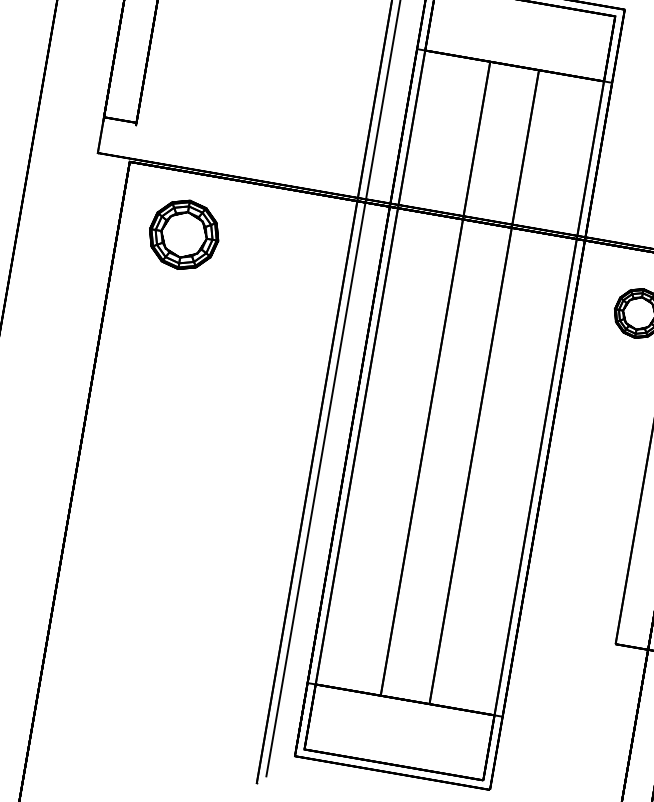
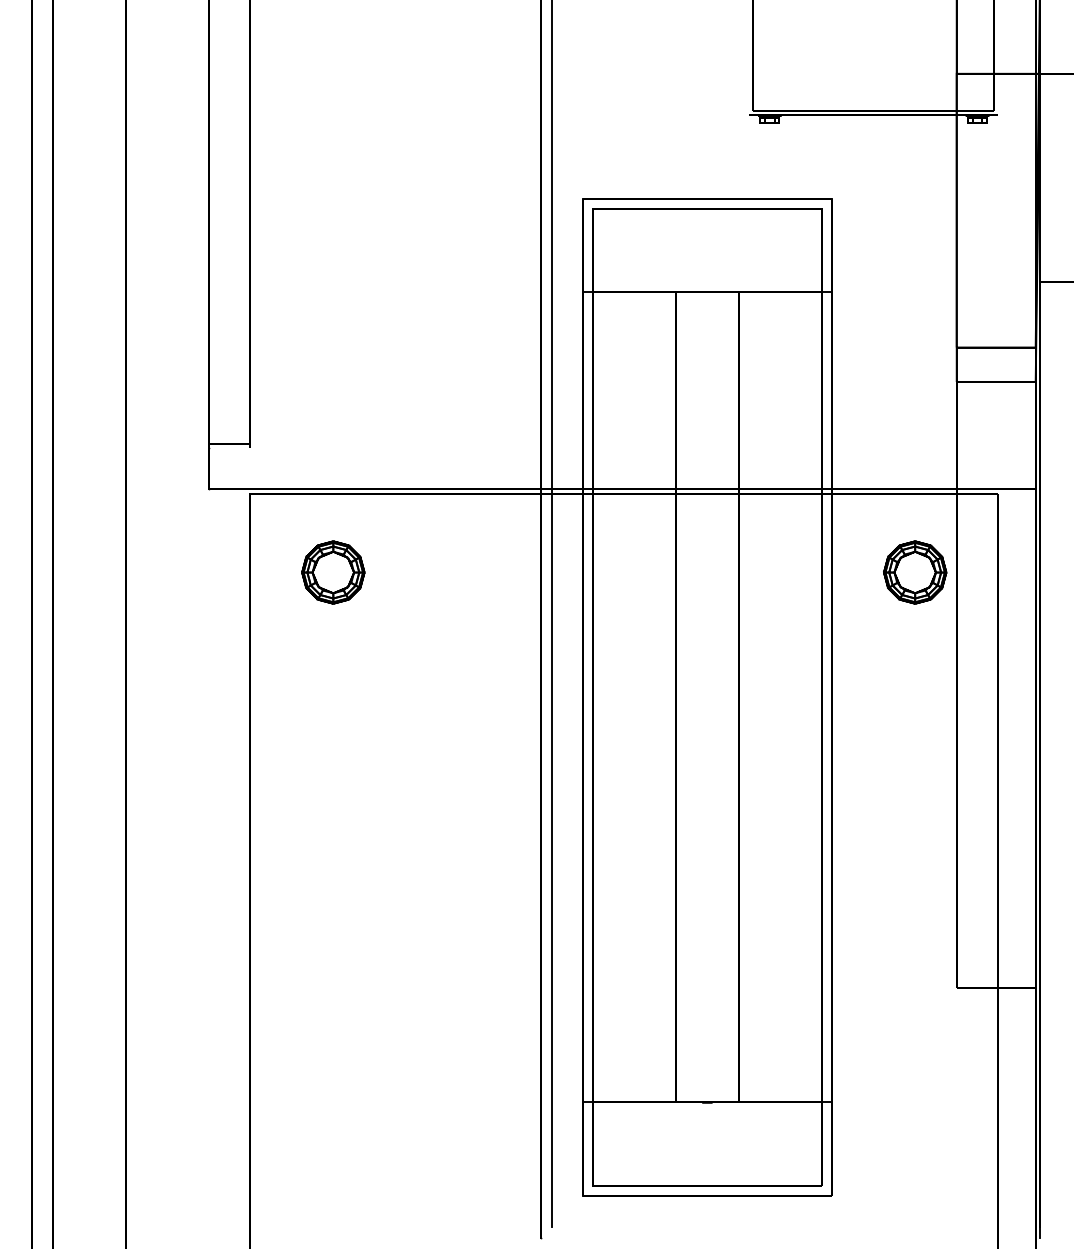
part: (184, 234) -> (333, 572), size x0.71

